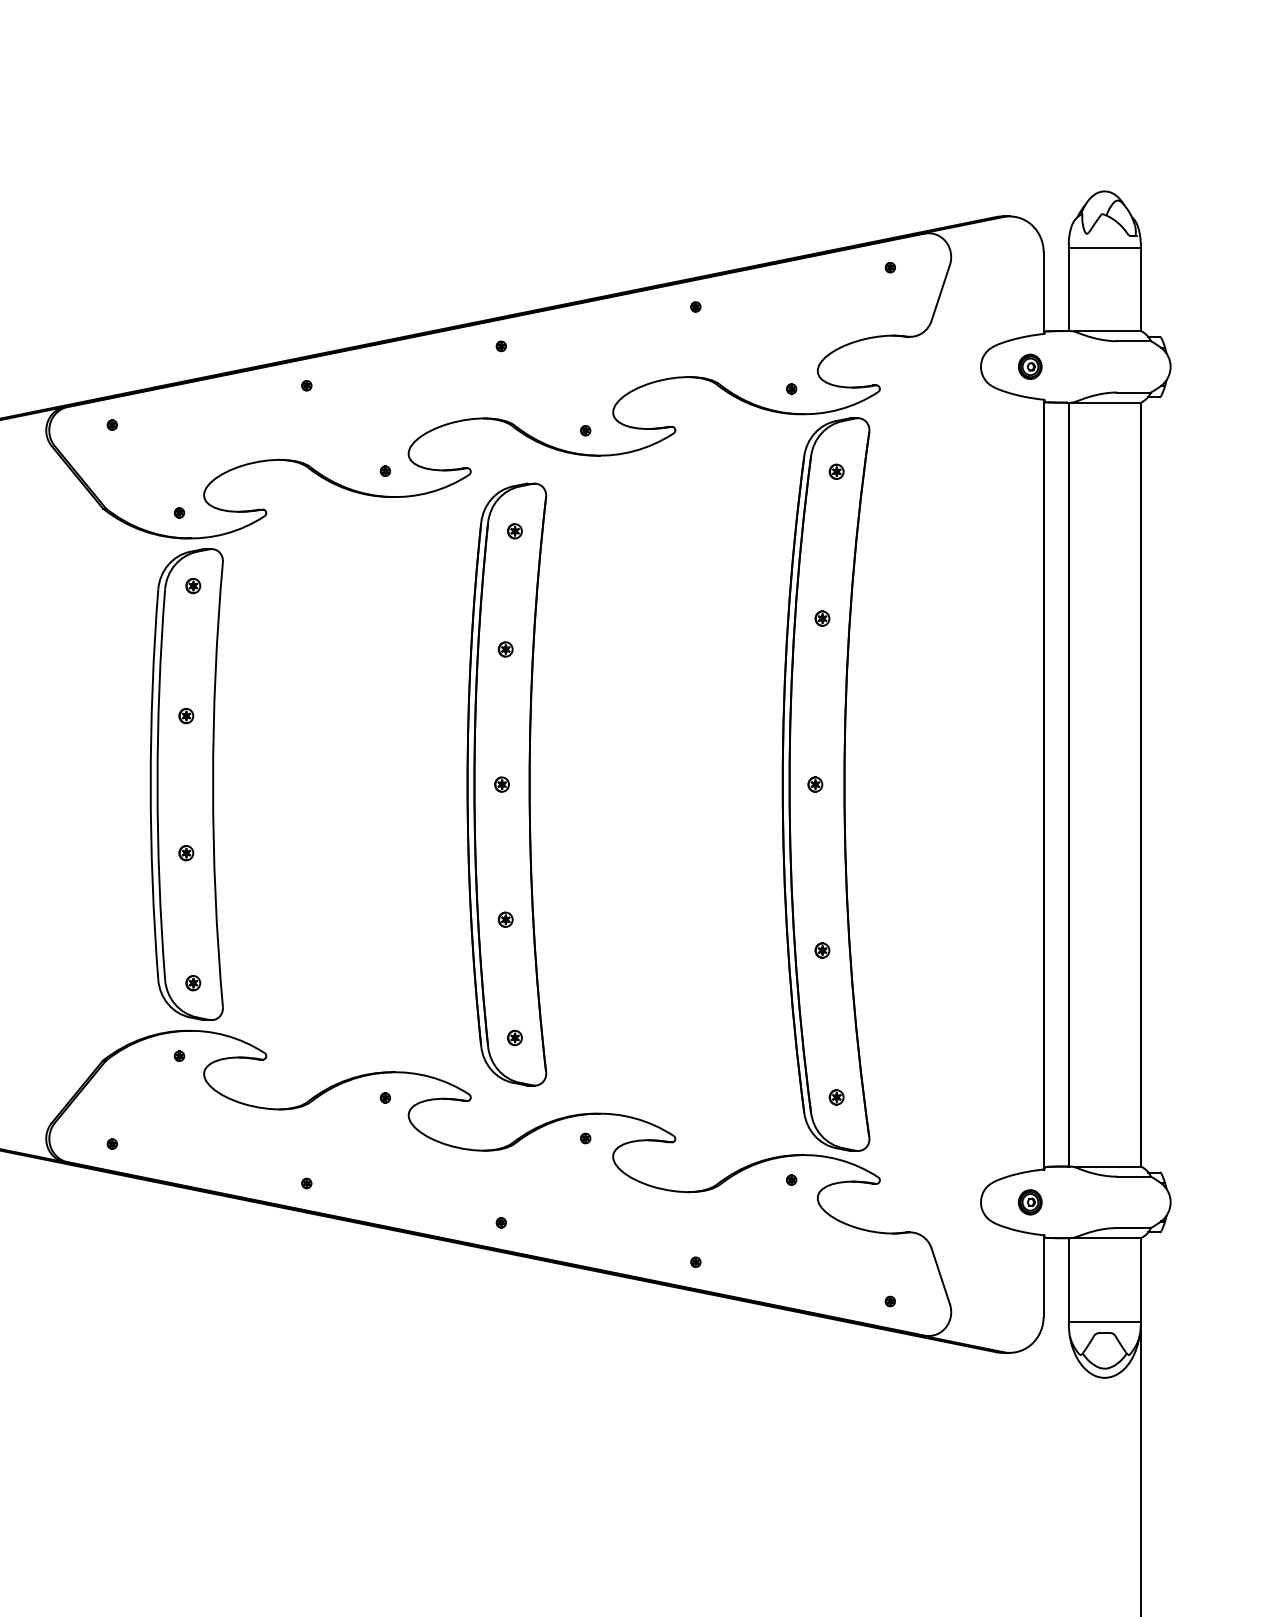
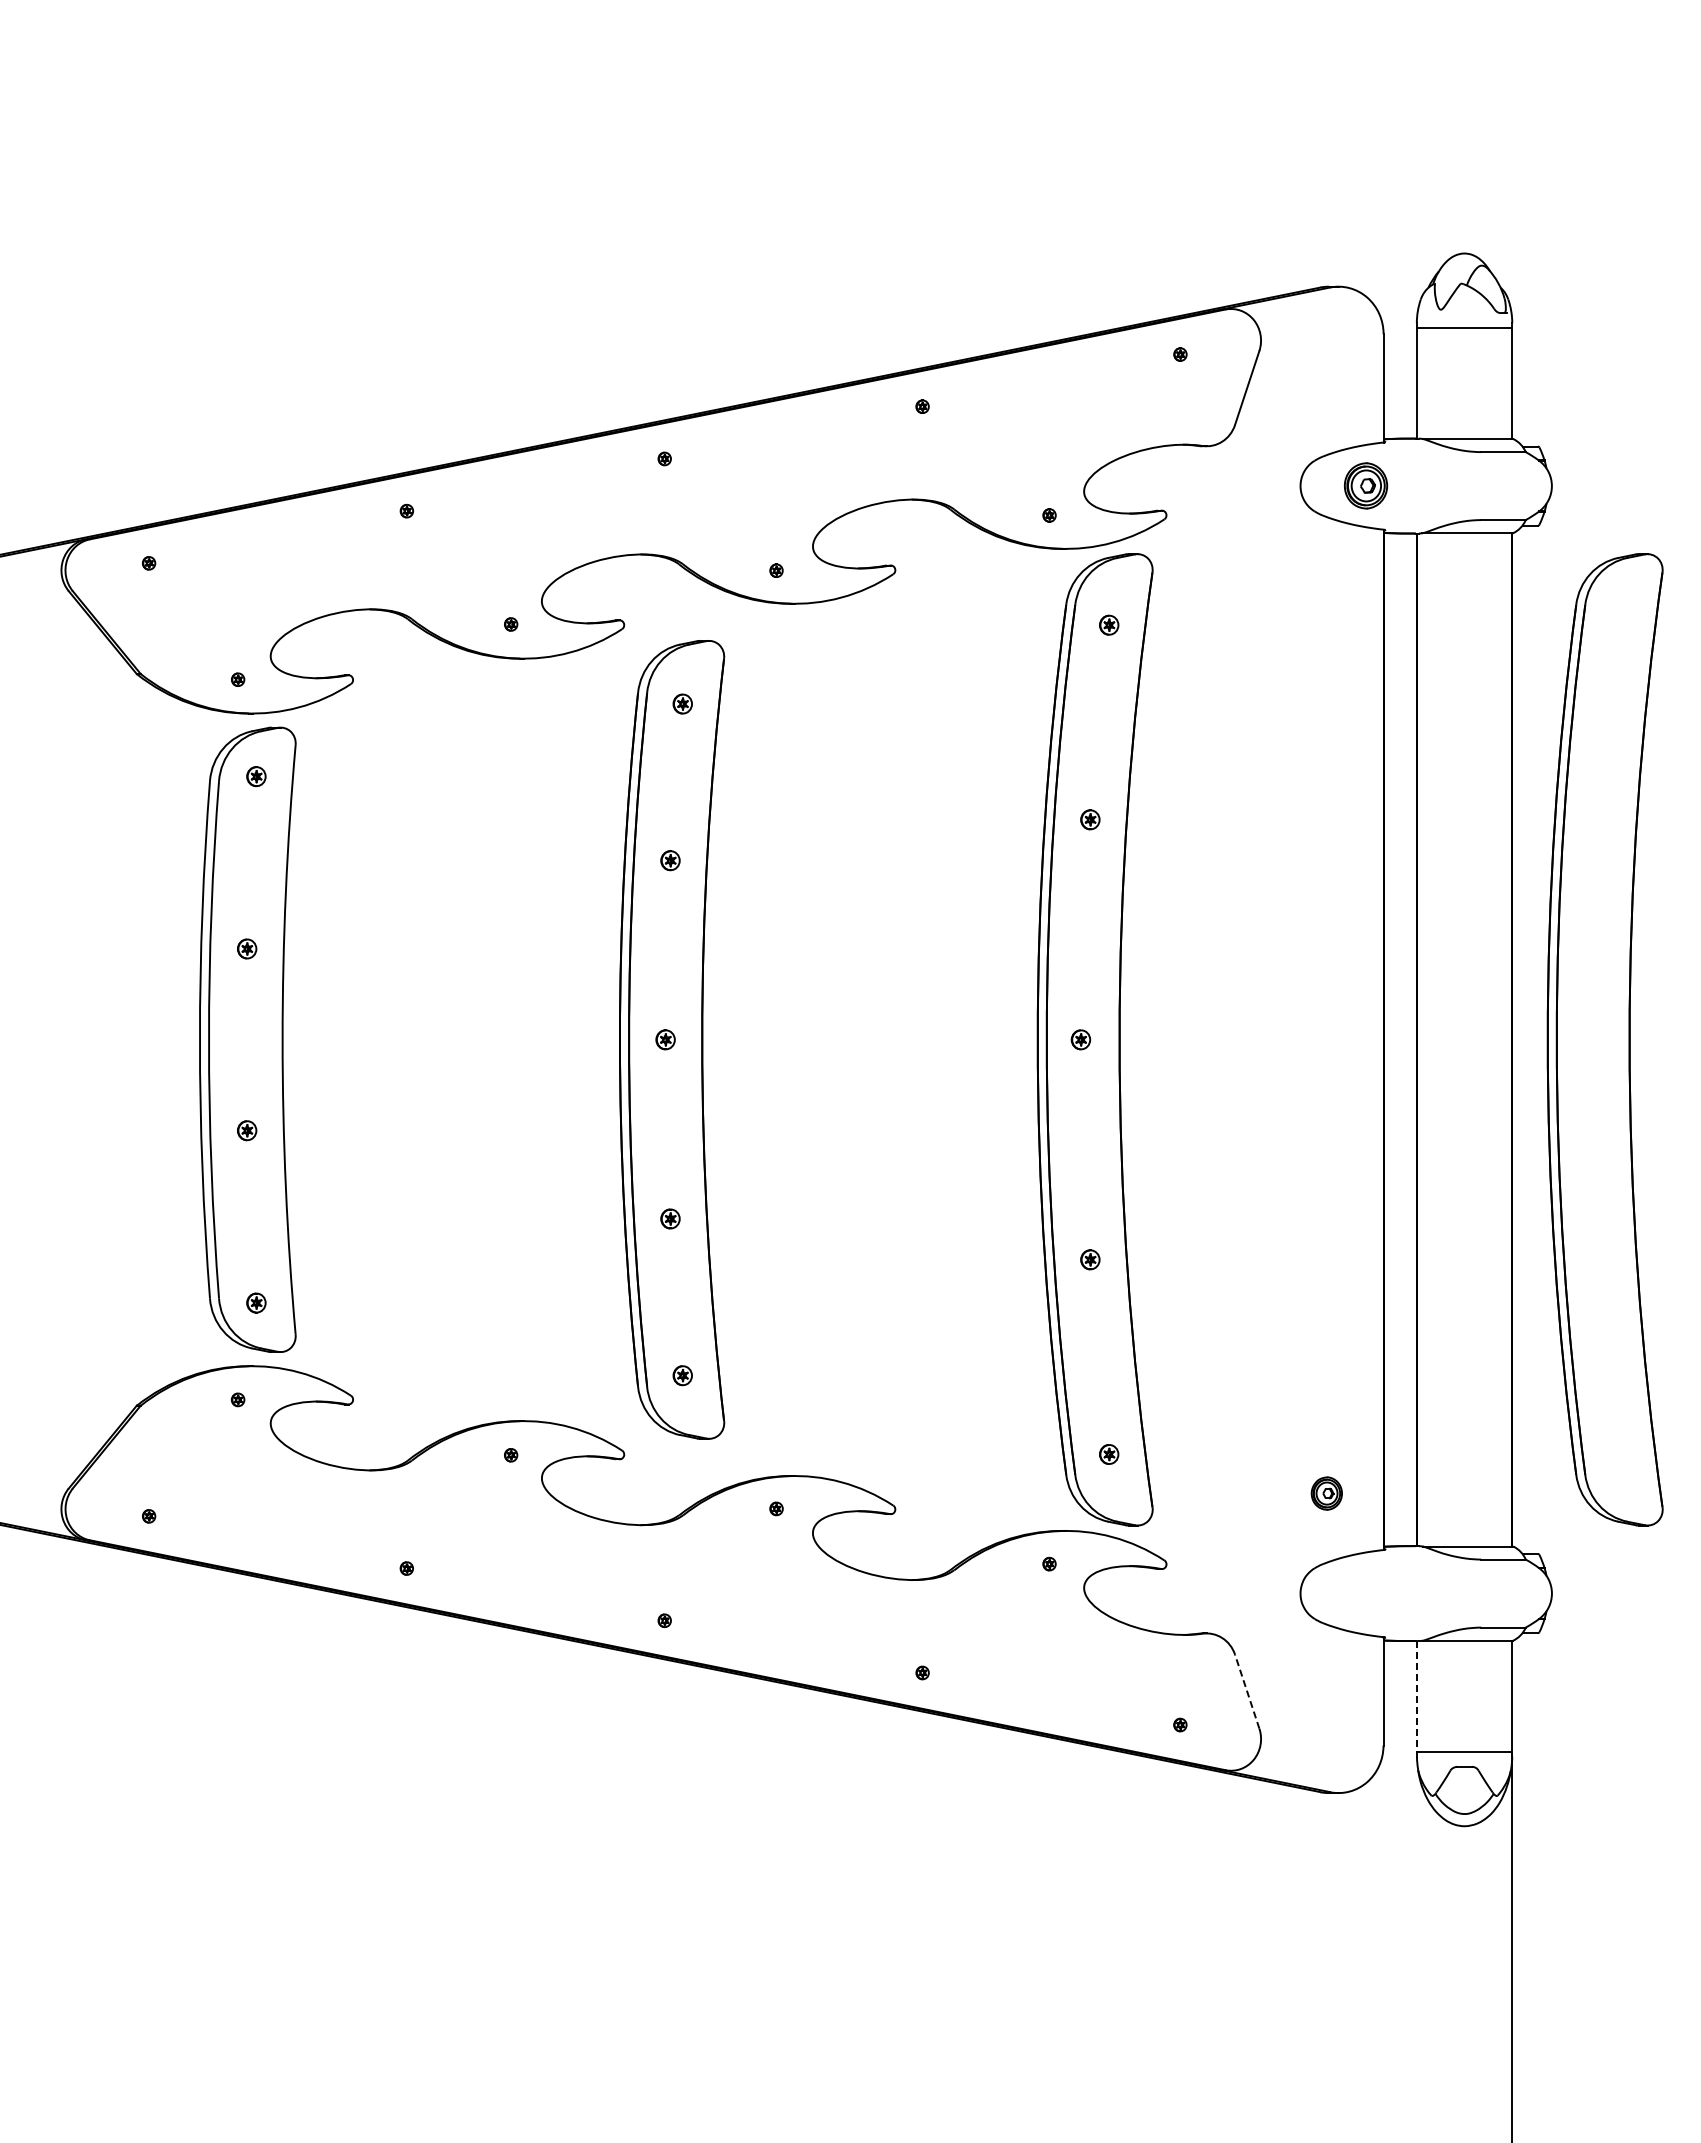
part: (1030, 367) -> (1365, 486), size x1.4
part: (1210, 784) -> (1604, 1039), added
part: (1030, 1202) -> (1326, 1493), moved
line: (940, 1276) -> (1247, 1691), solid -> dashed
line: (1068, 1280) -> (1416, 1696), solid -> dashed

